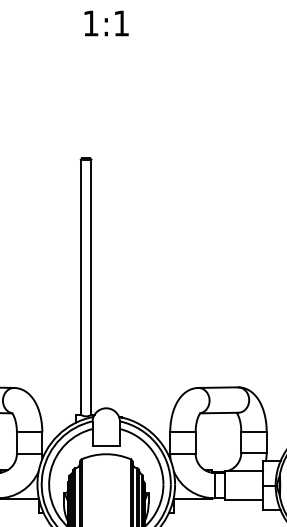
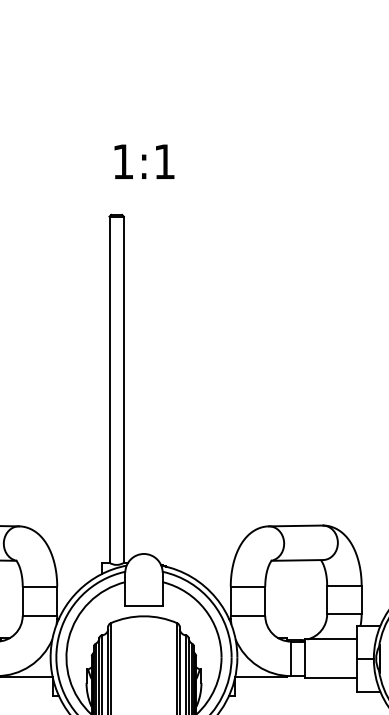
text: (106, 23) -> (144, 161), moved

